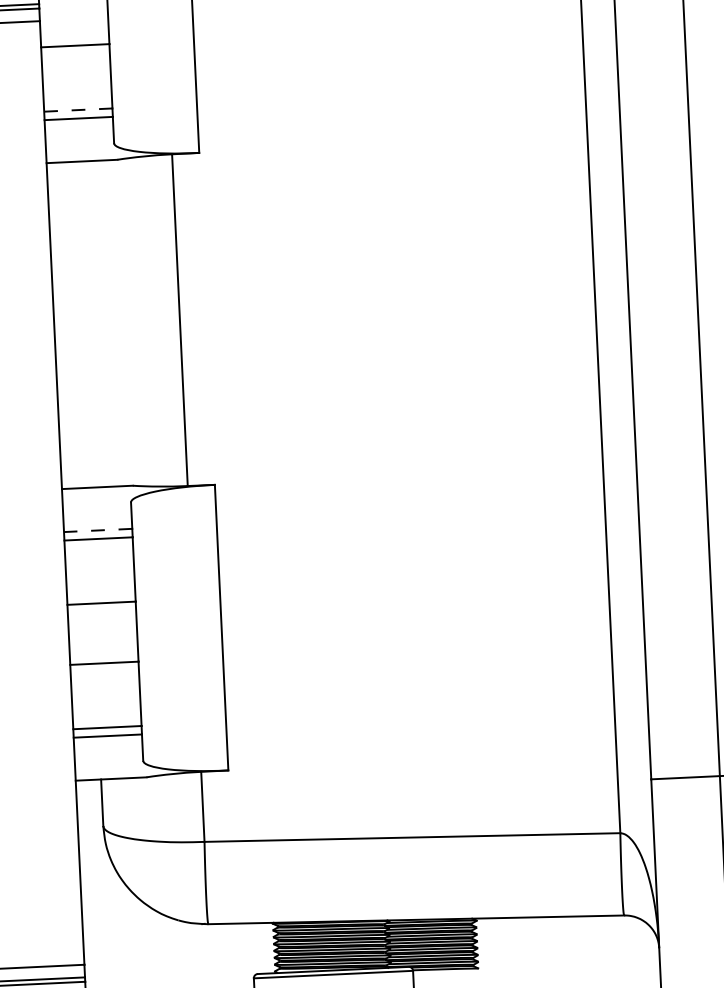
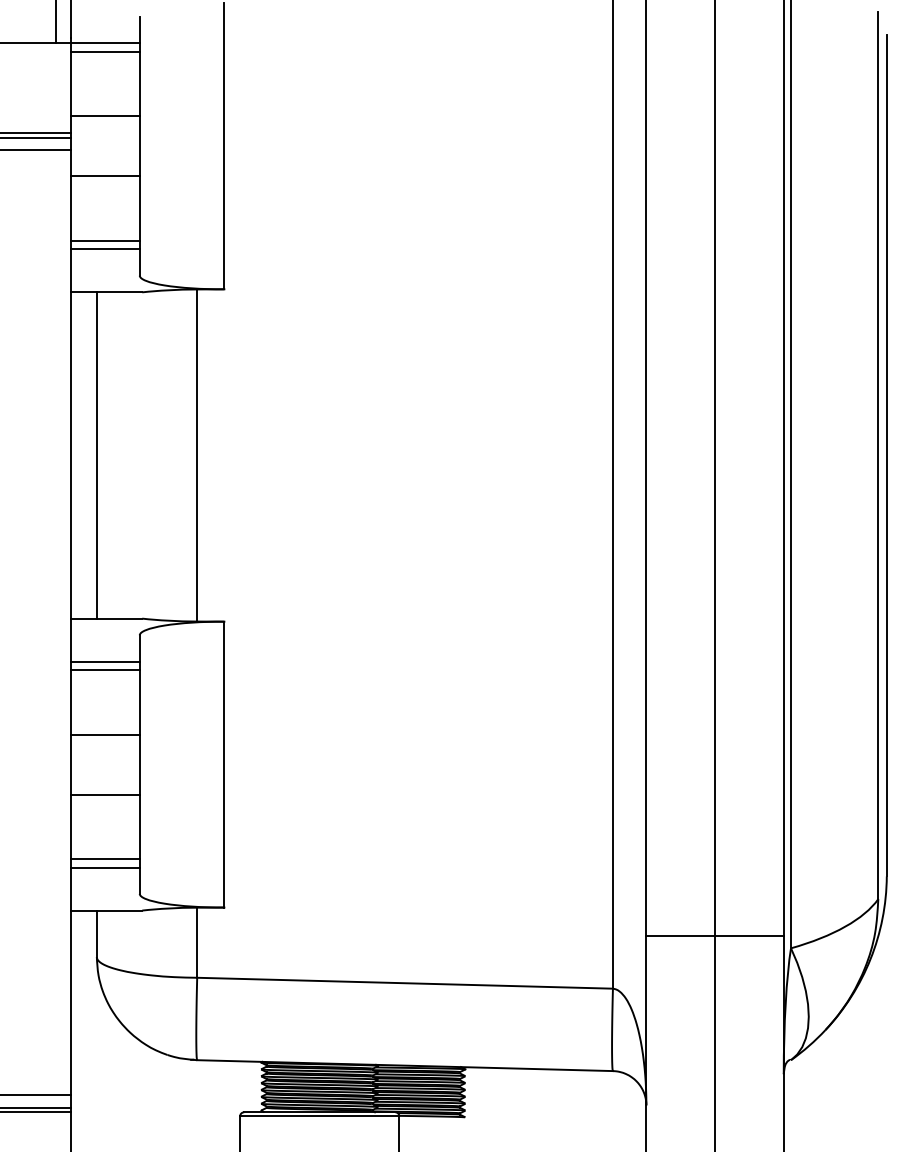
line: (79, 109) -> (106, 240), dashed -> solid
line: (79, 324) -> (96, 455), added
line: (98, 530) -> (105, 661), dashed -> solid

